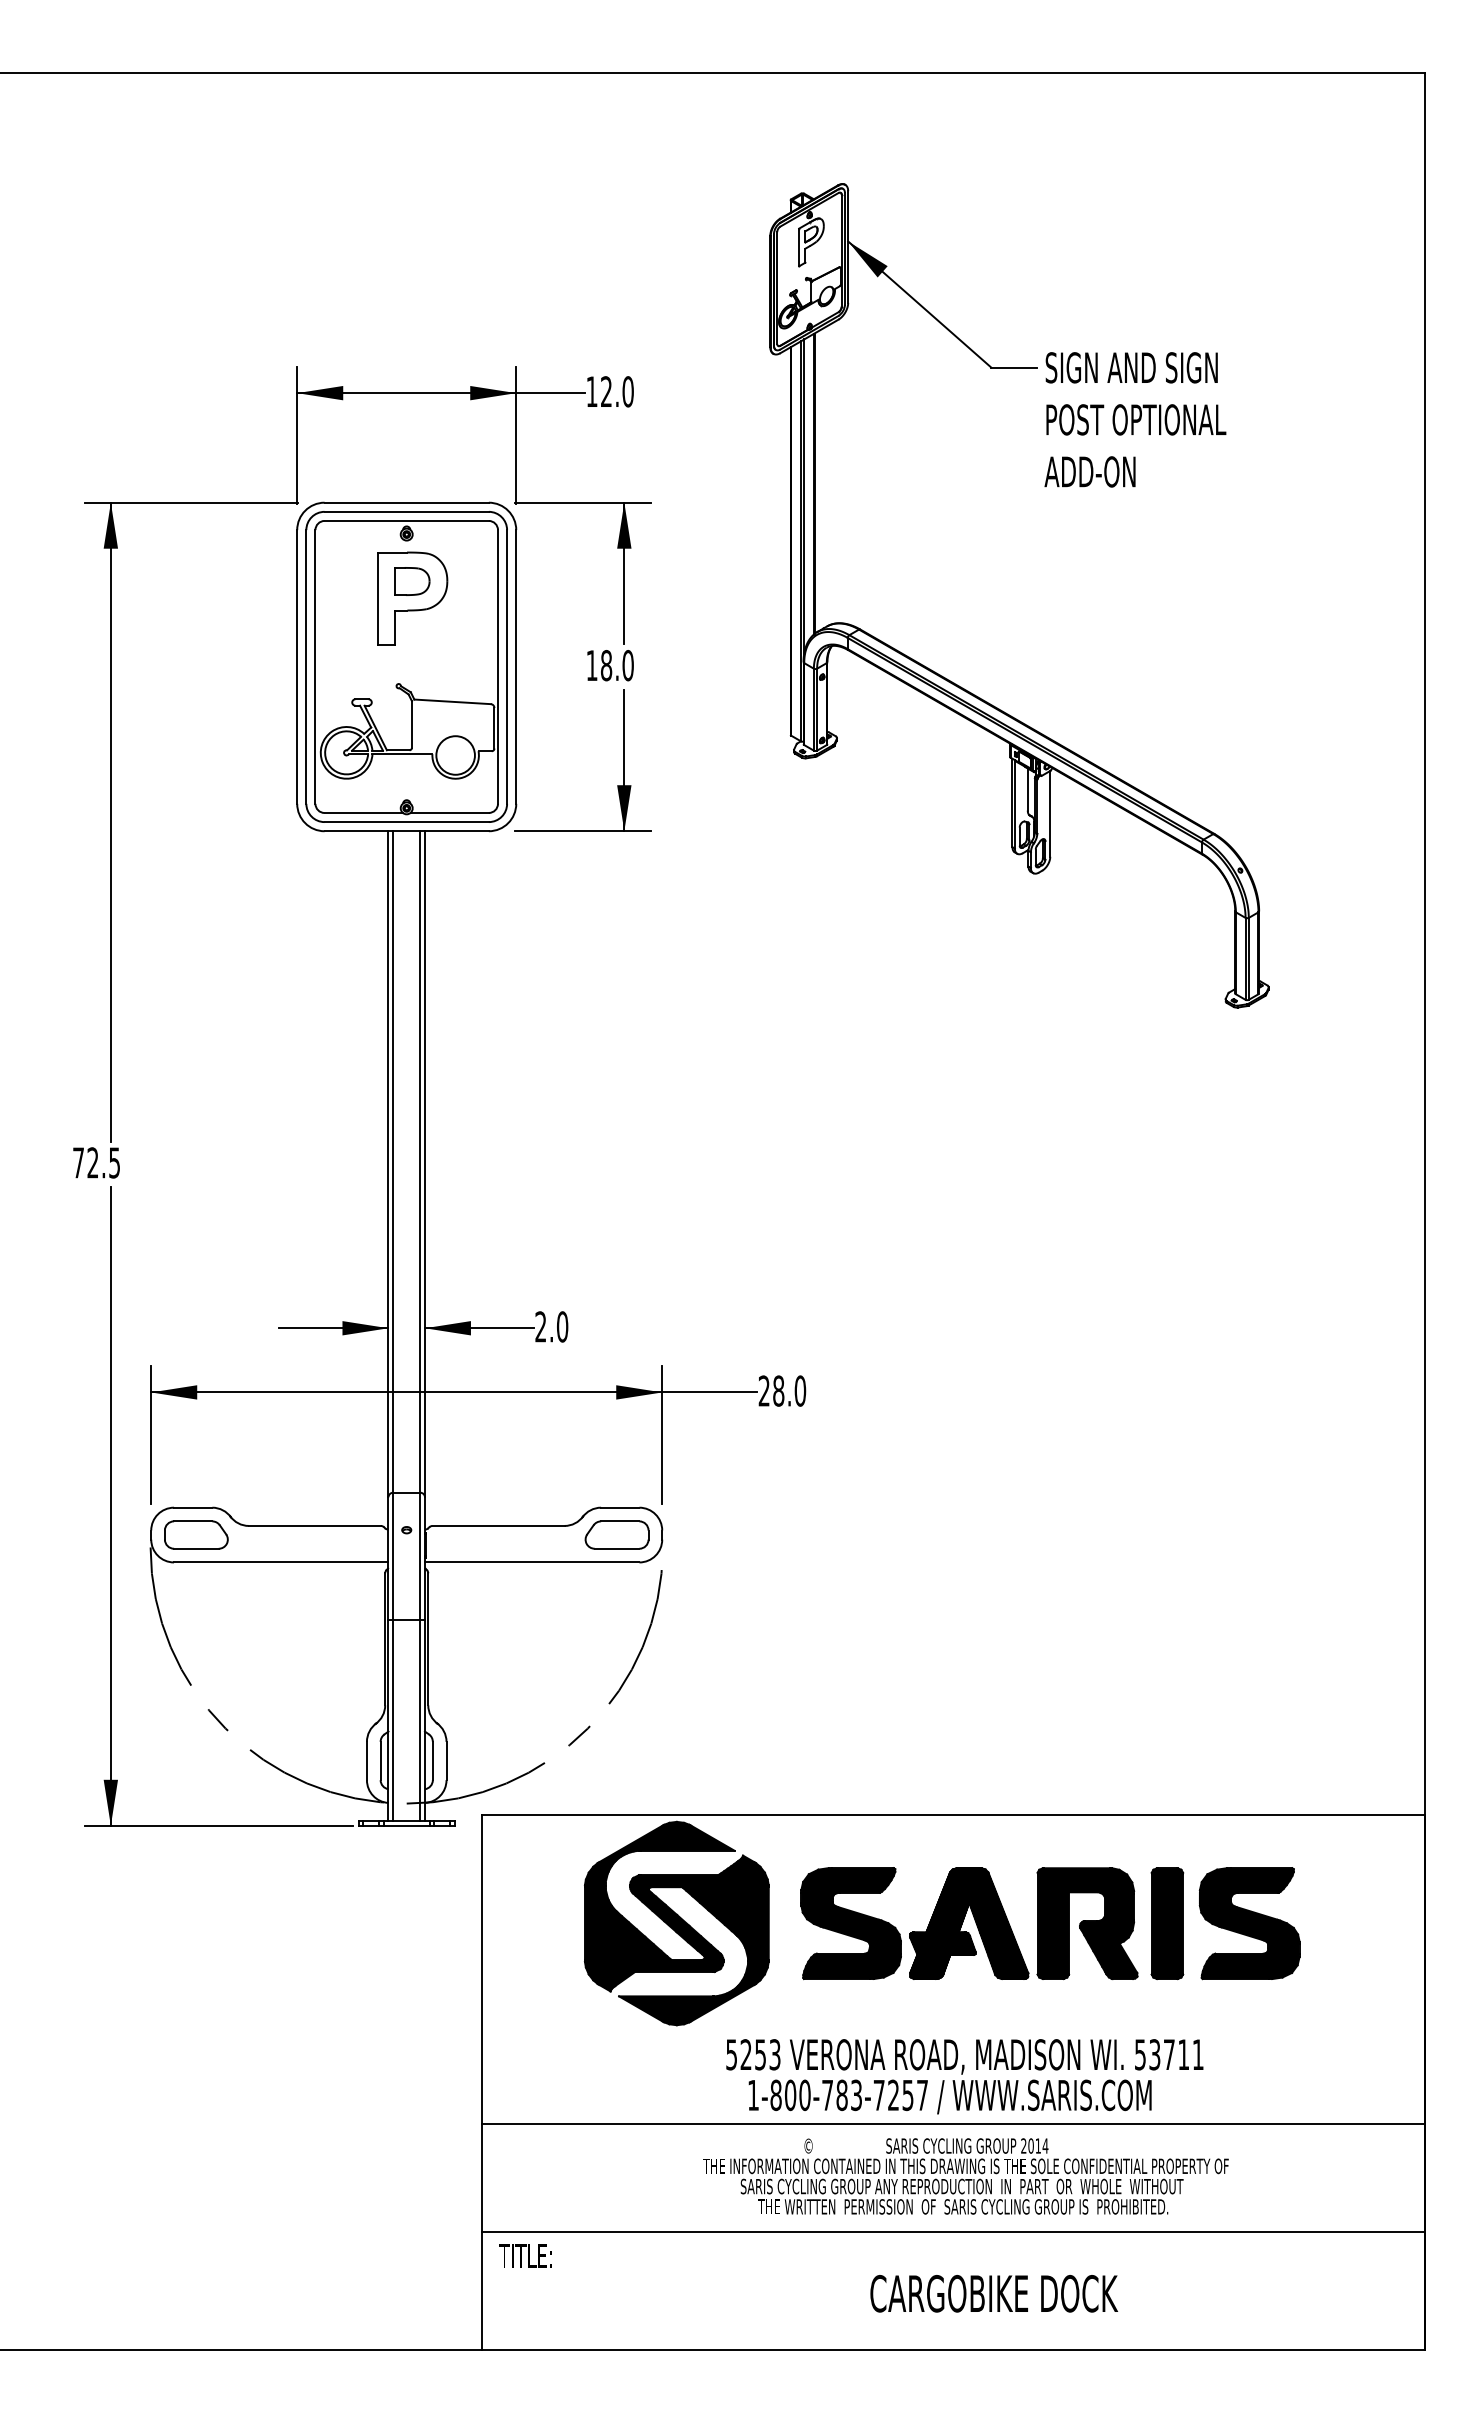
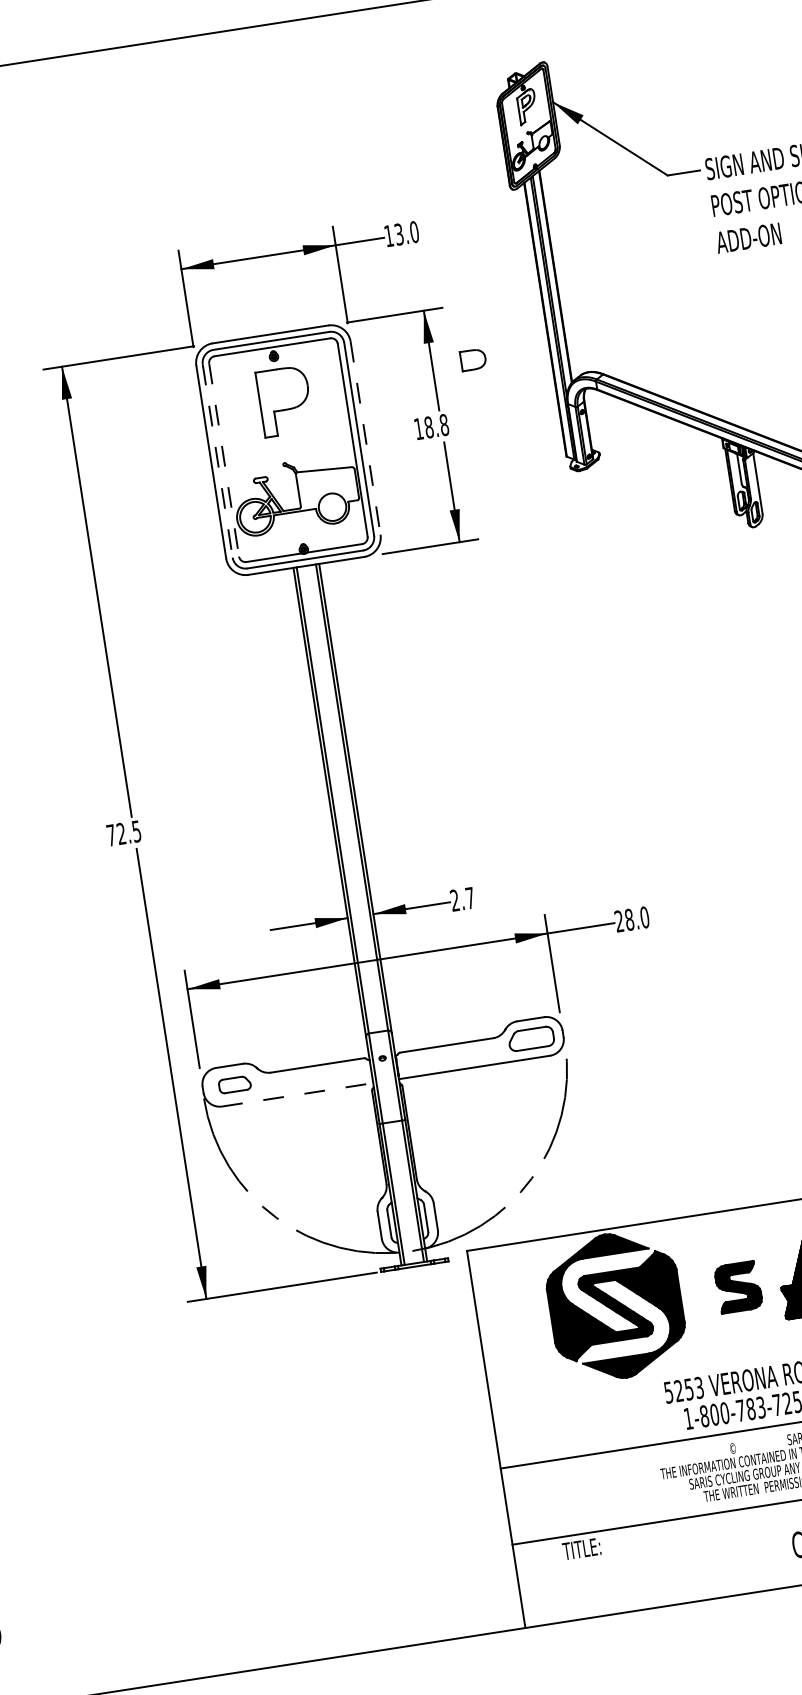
text: (606, 391) -> (399, 234), 12.0 -> 13.0
part: (412, 581) -> (473, 359), moved
text: (627, 665) -> (443, 425), 18.0 -> 18.8
line: (306, 666) -> (217, 460), solid -> dashed
line: (315, 666) -> (224, 459), solid -> dashed
line: (516, 666) -> (365, 437), solid -> dashed
text: (562, 1326) -> (470, 897), 2.0 -> 2.7
part: (196, 1534) -> (234, 1084), size x0.7
line: (281, 1562) -> (297, 1094), solid -> dashed
part: (850, 1923) -> (738, 1287), size x0.6
text: (525, 2255) -> (581, 1548), moved

